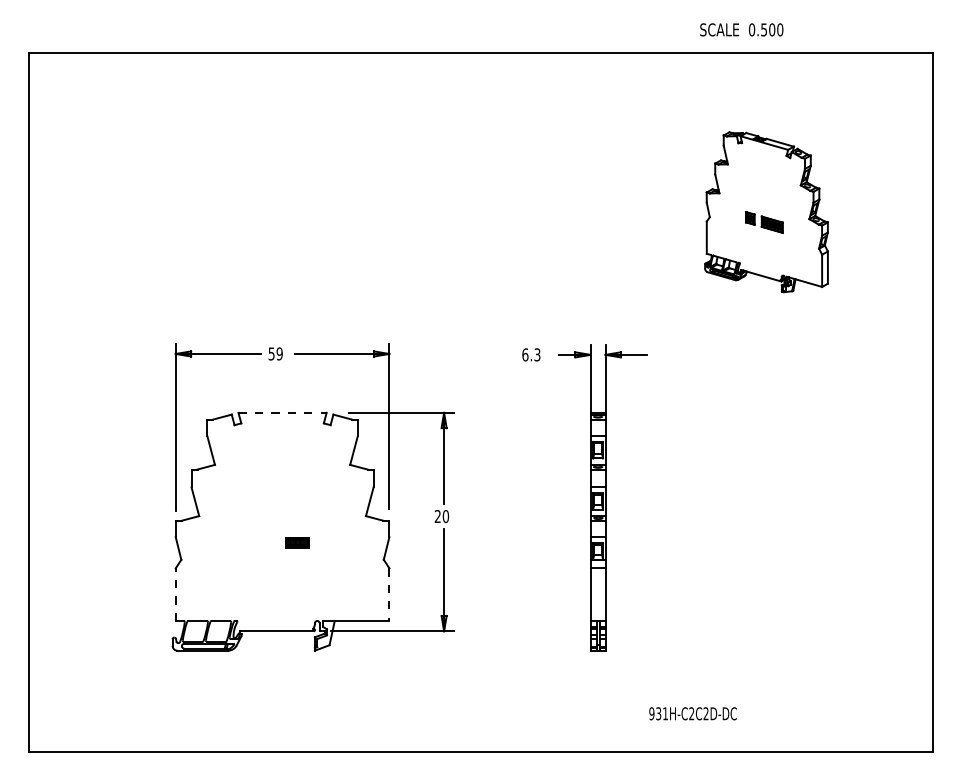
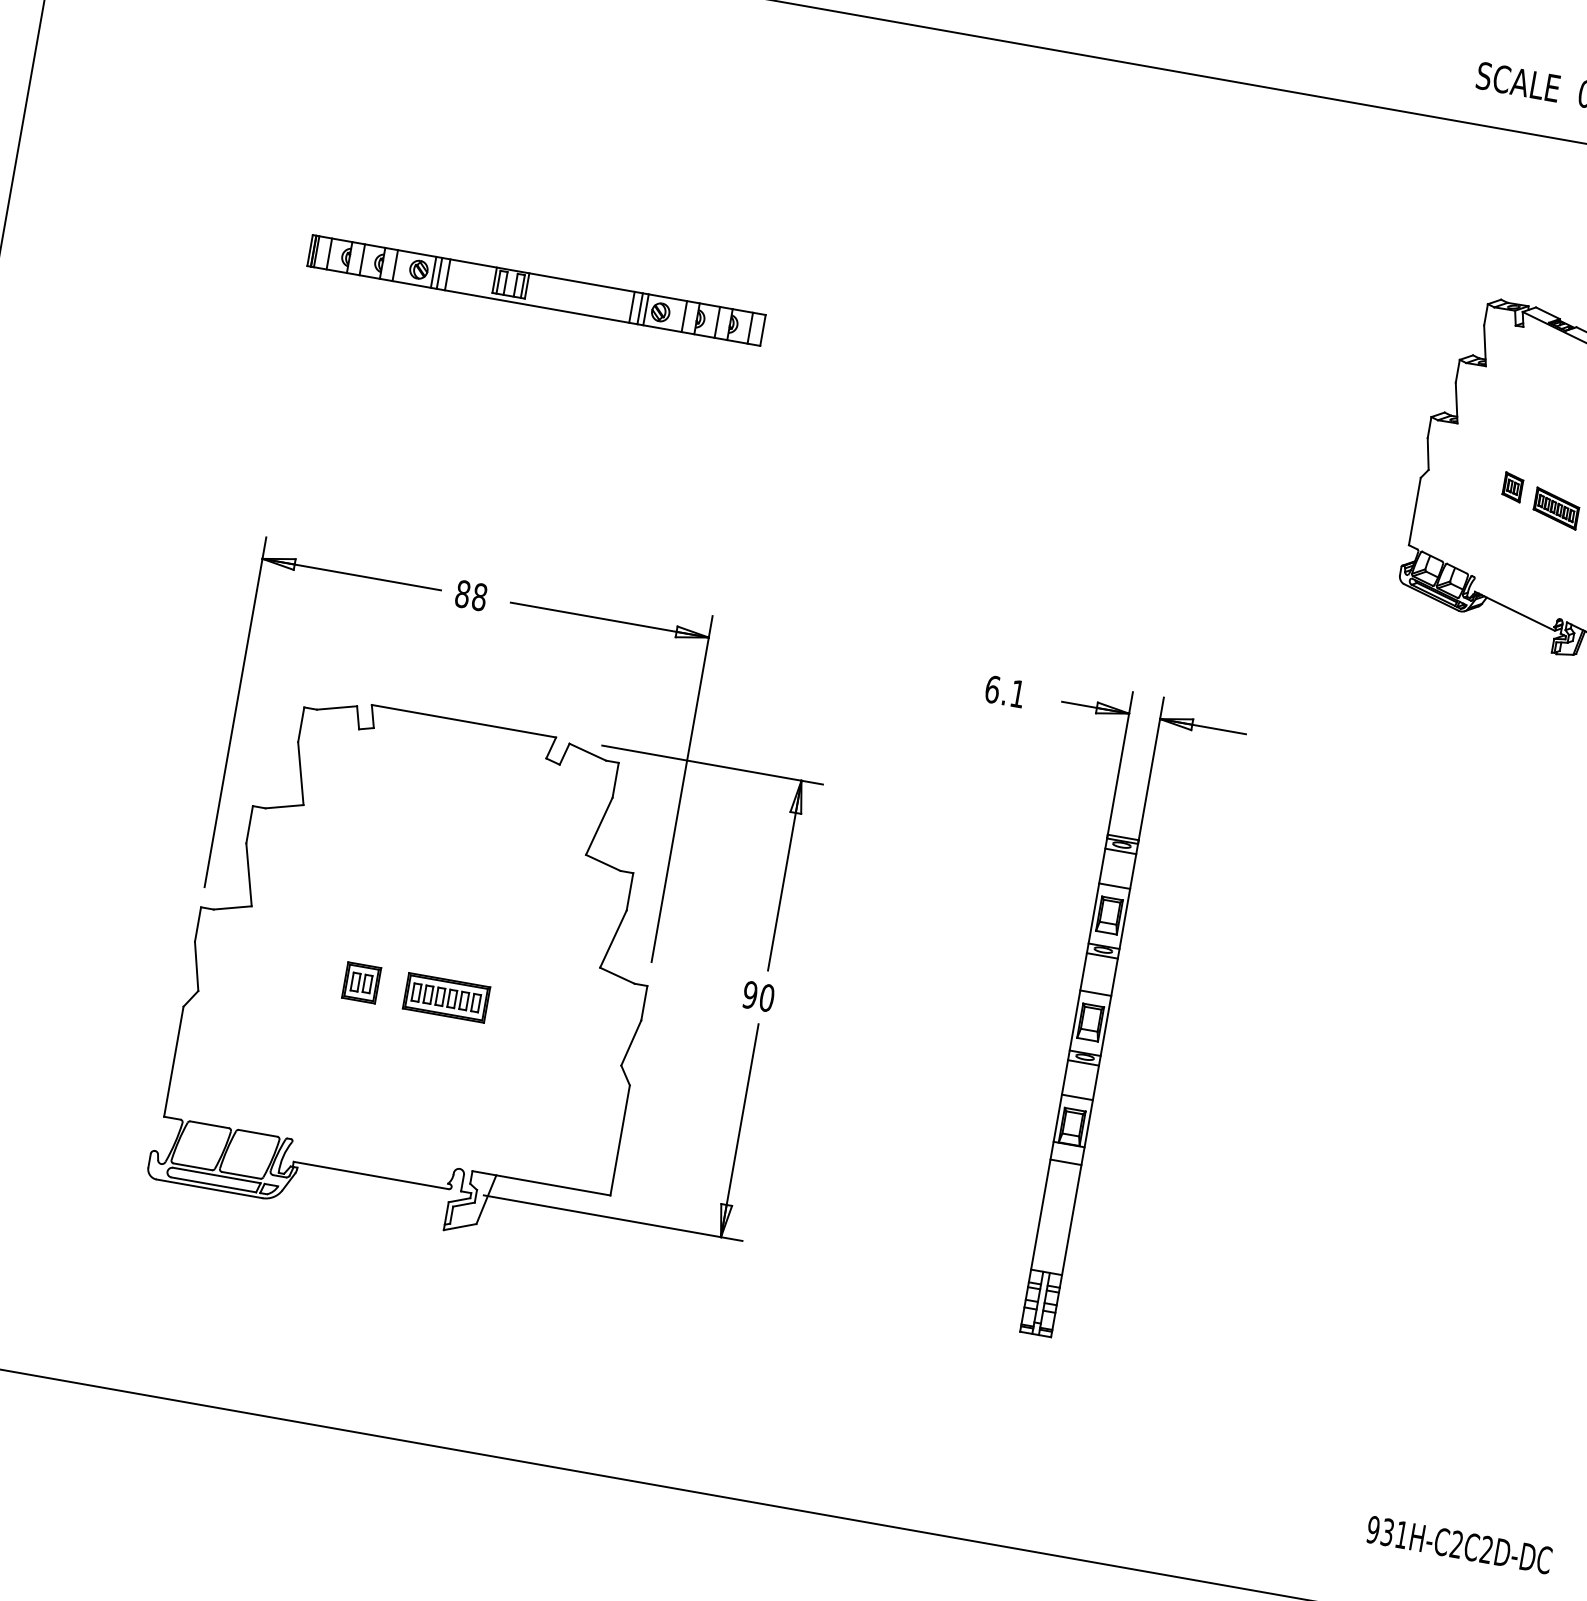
part: (280, 206) -> (535, 289), added
text: (275, 353) -> (471, 594), 59 -> 88
text: (537, 354) -> (1018, 693), 6.3 -> 6.1
line: (283, 412) -> (466, 720), dashed -> solid
text: (437, 516) -> (749, 994), 20 -> 90
part: (256, 542) -> (361, 982), added
part: (297, 542) -> (447, 997), size x1.67
line: (175, 594) -> (173, 1061), dashed -> solid
line: (389, 595) -> (620, 1142), dashed -> solid
text: (692, 713) -> (1458, 1544), moved

